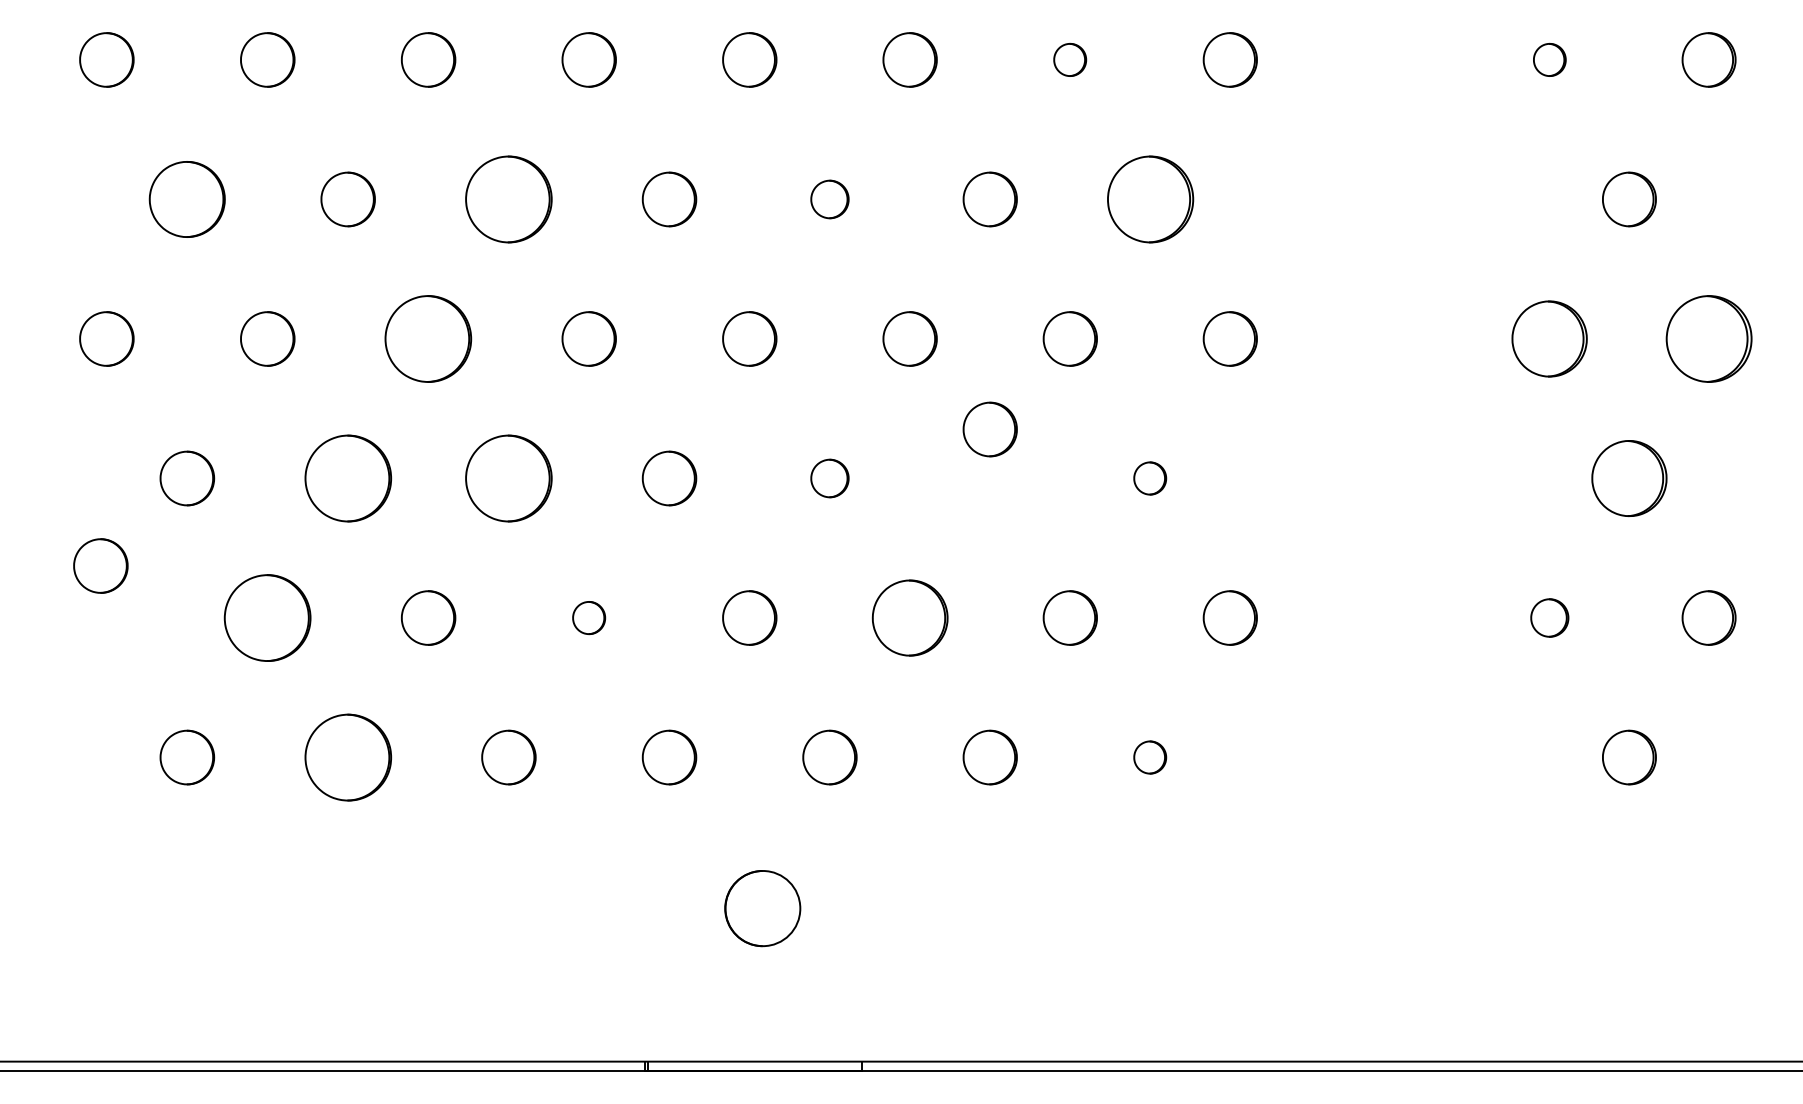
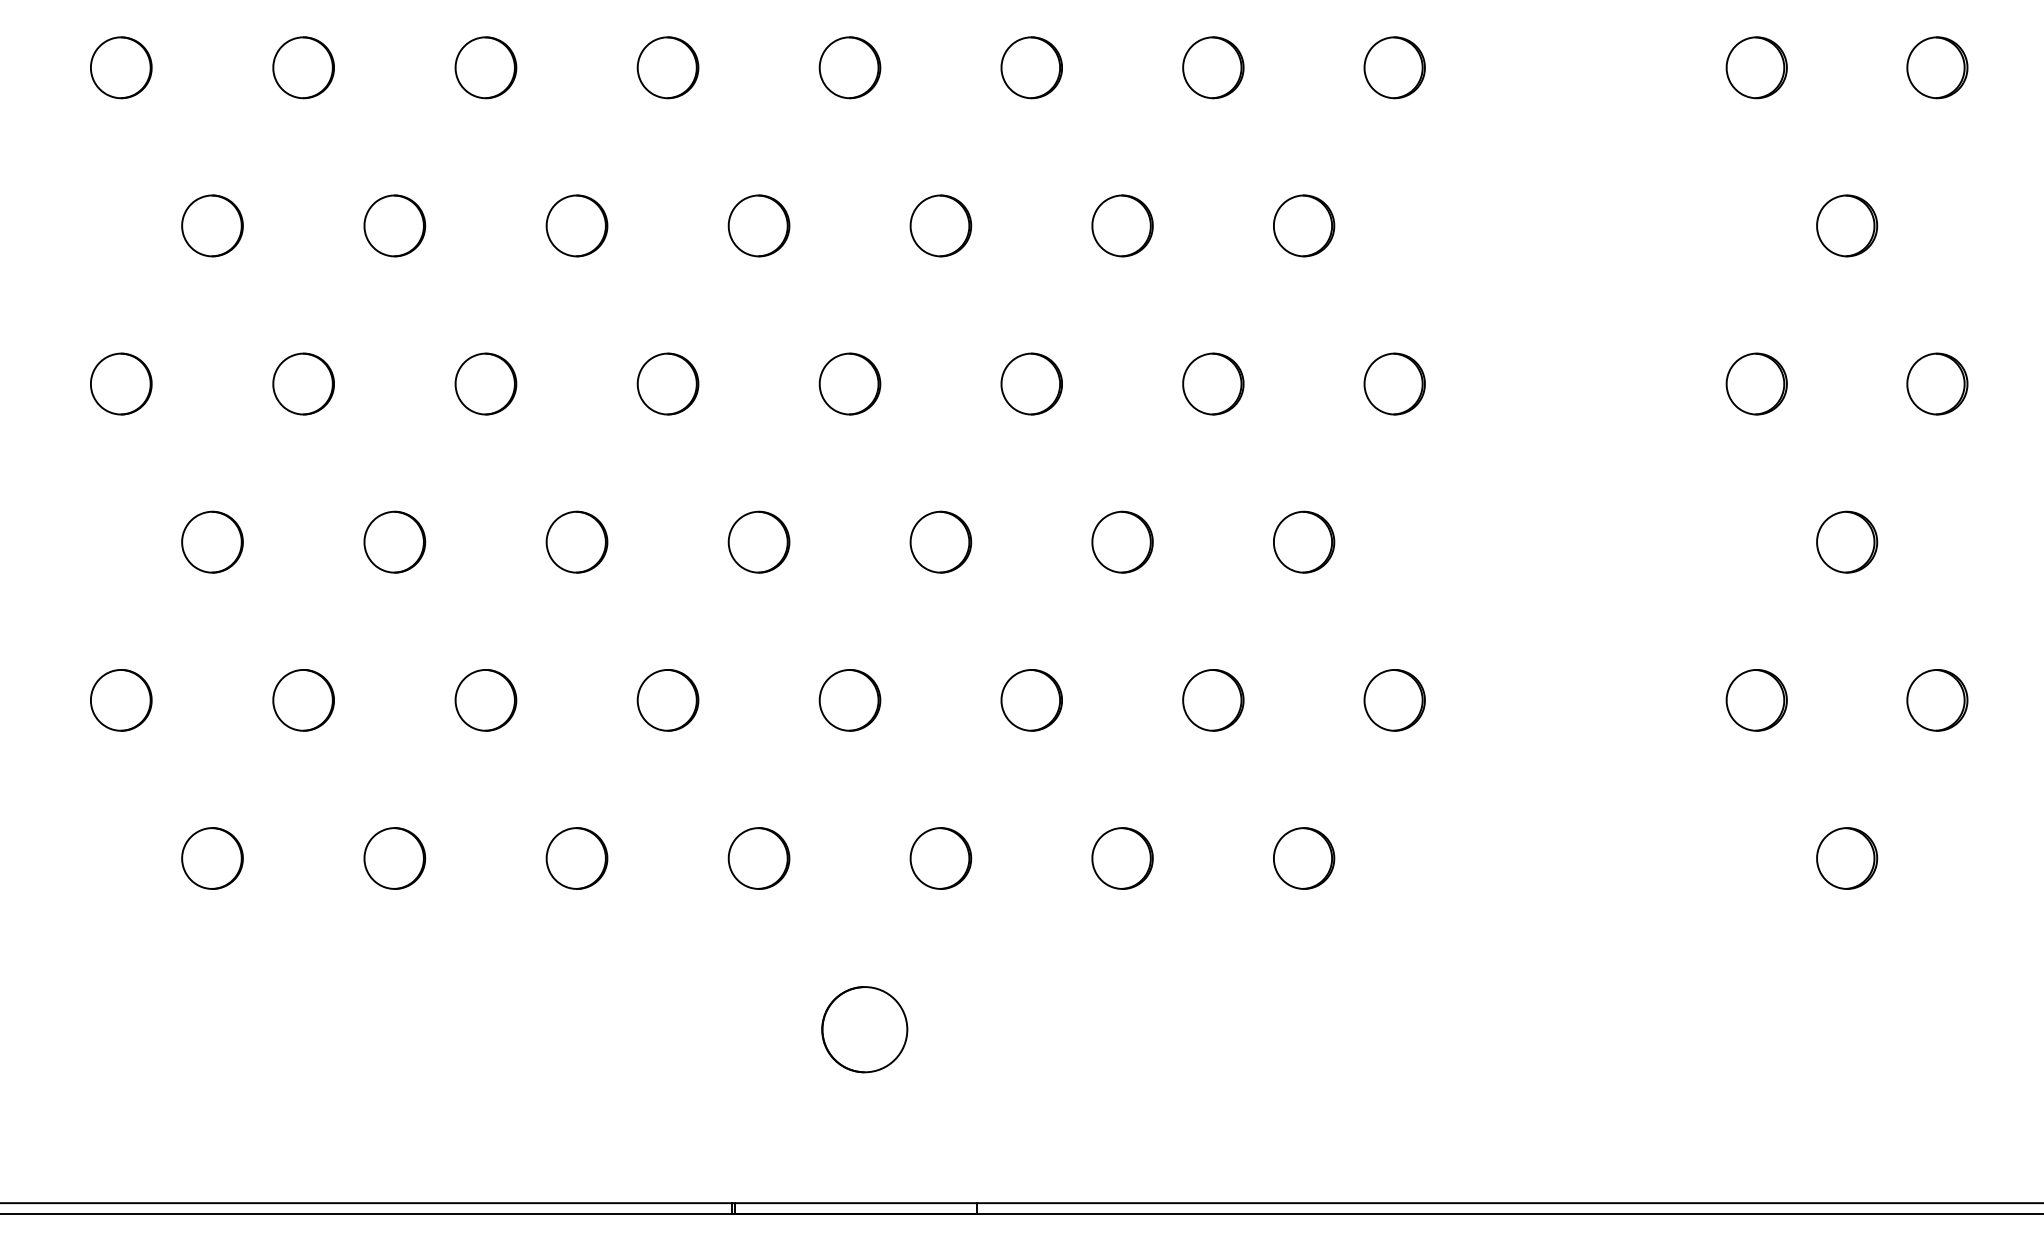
part: (1069, 59) -> (1212, 67), size x1.67
part: (1549, 59) -> (1756, 67), size x1.67
part: (187, 199) -> (212, 225), size x0.71
part: (508, 199) -> (576, 225), size x0.62
part: (829, 199) -> (940, 225), size x1.43
part: (1149, 199) -> (1303, 225), size x0.62
part: (428, 338) -> (485, 383), size x0.62
part: (1549, 338) -> (1756, 383), size x0.71
part: (1708, 338) -> (1936, 383), size x0.62
part: (989, 429) -> (1121, 542), moved
part: (347, 478) -> (394, 542), size x0.62
part: (508, 478) -> (576, 542), size x0.62
part: (829, 478) -> (940, 542), size x1.43
part: (1149, 478) -> (1303, 542), size x1.67
part: (1629, 478) -> (1847, 542), size x0.71
part: (100, 565) -> (120, 699), moved
part: (267, 617) -> (303, 699), size x0.62
part: (588, 617) -> (667, 699), size x1.67
part: (909, 617) -> (1031, 699), size x0.71
part: (1549, 617) -> (1756, 699), size x1.43
part: (347, 757) -> (394, 858), size x0.62
part: (1149, 757) -> (1303, 858), size x1.67

